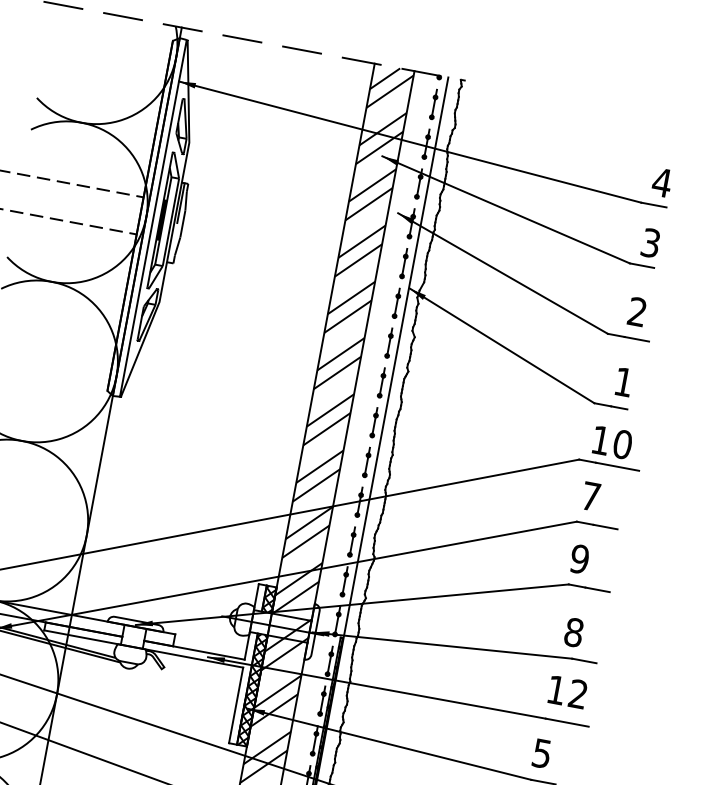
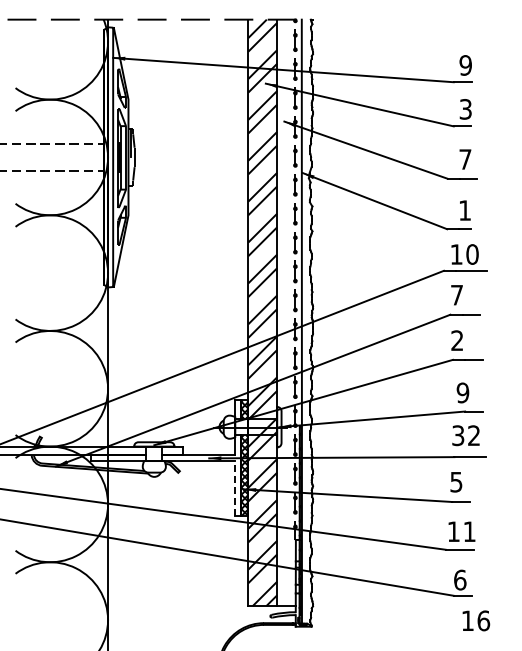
text: (661, 182) -> (465, 65), 4 -> 9
text: (637, 312) -> (465, 159), 2 -> 7
text: (579, 558) -> (457, 340), 9 -> 2
text: (573, 631) -> (462, 392), 8 -> 9
text: (556, 689) -> (458, 435), 12 -> 32
line: (236, 705) -> (235, 488), solid -> dashed

